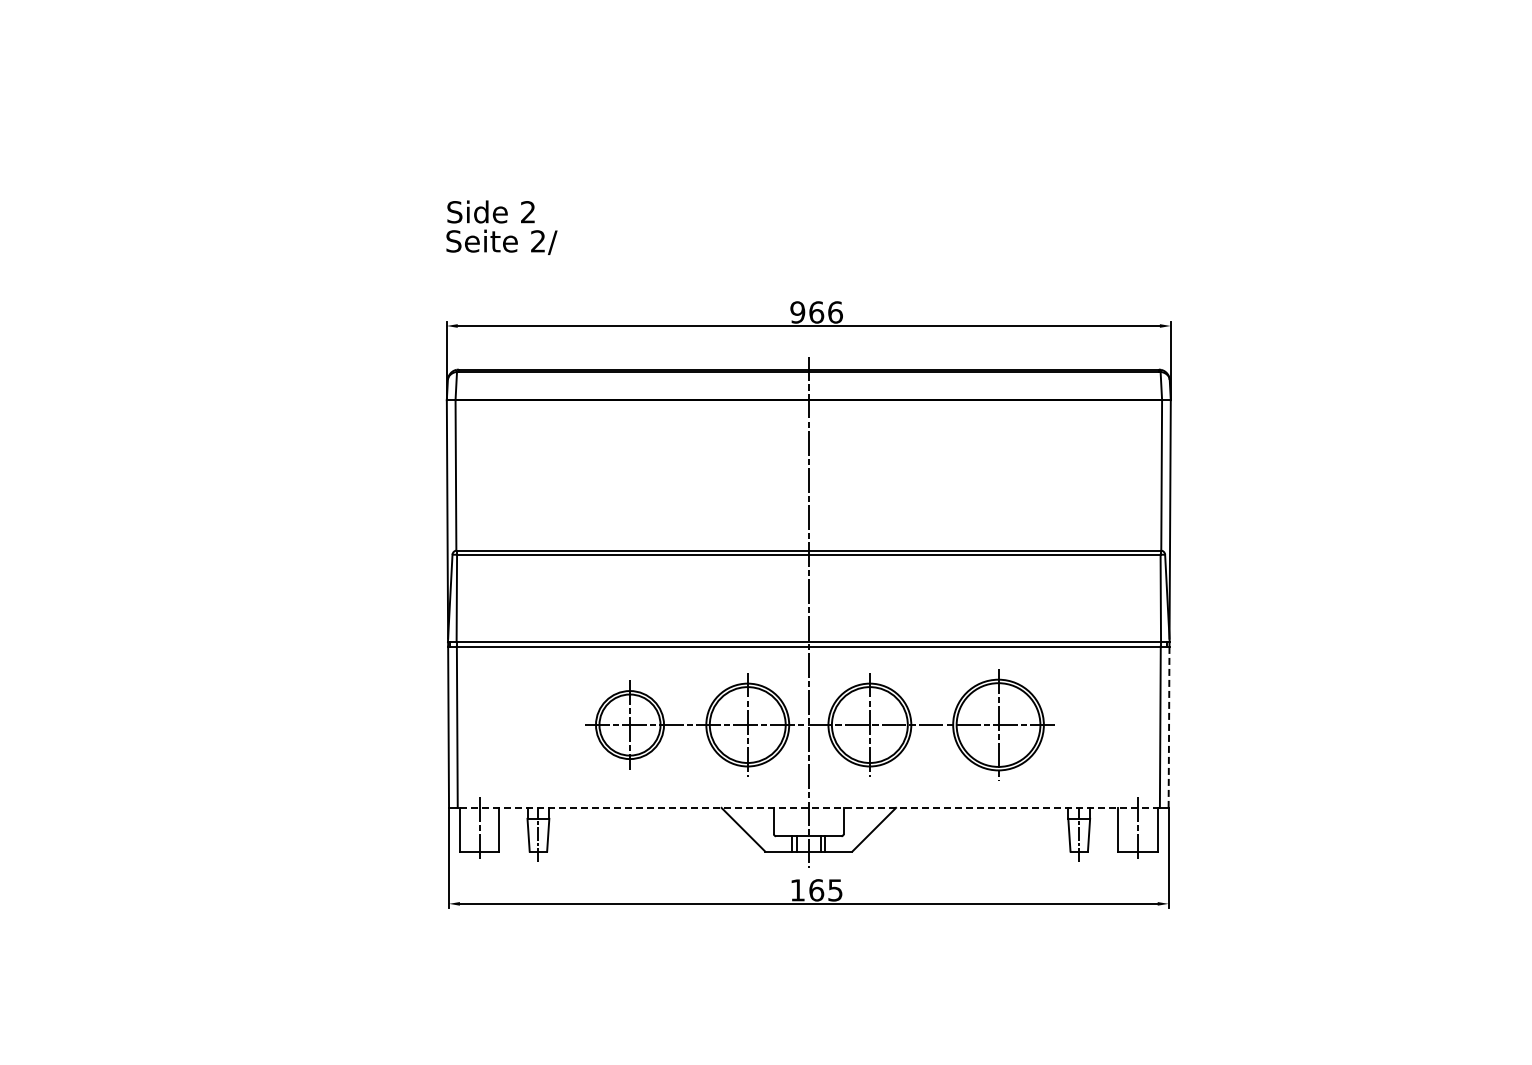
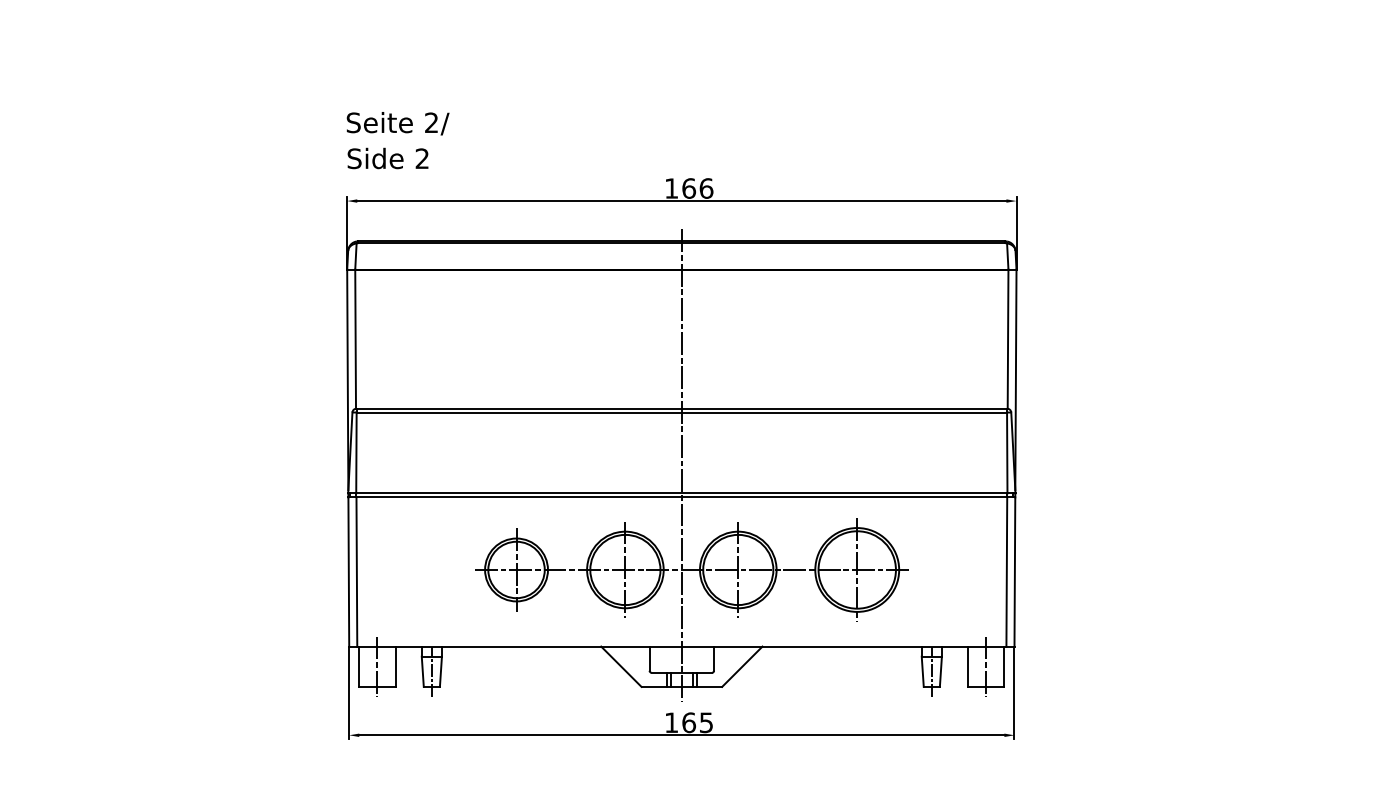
text: (490, 211) -> (387, 158), moved
text: (797, 312) -> (671, 188), 966 -> 166
line: (1169, 727) -> (1015, 572), dashed -> solid
line: (808, 807) -> (681, 646), dashed -> solid

